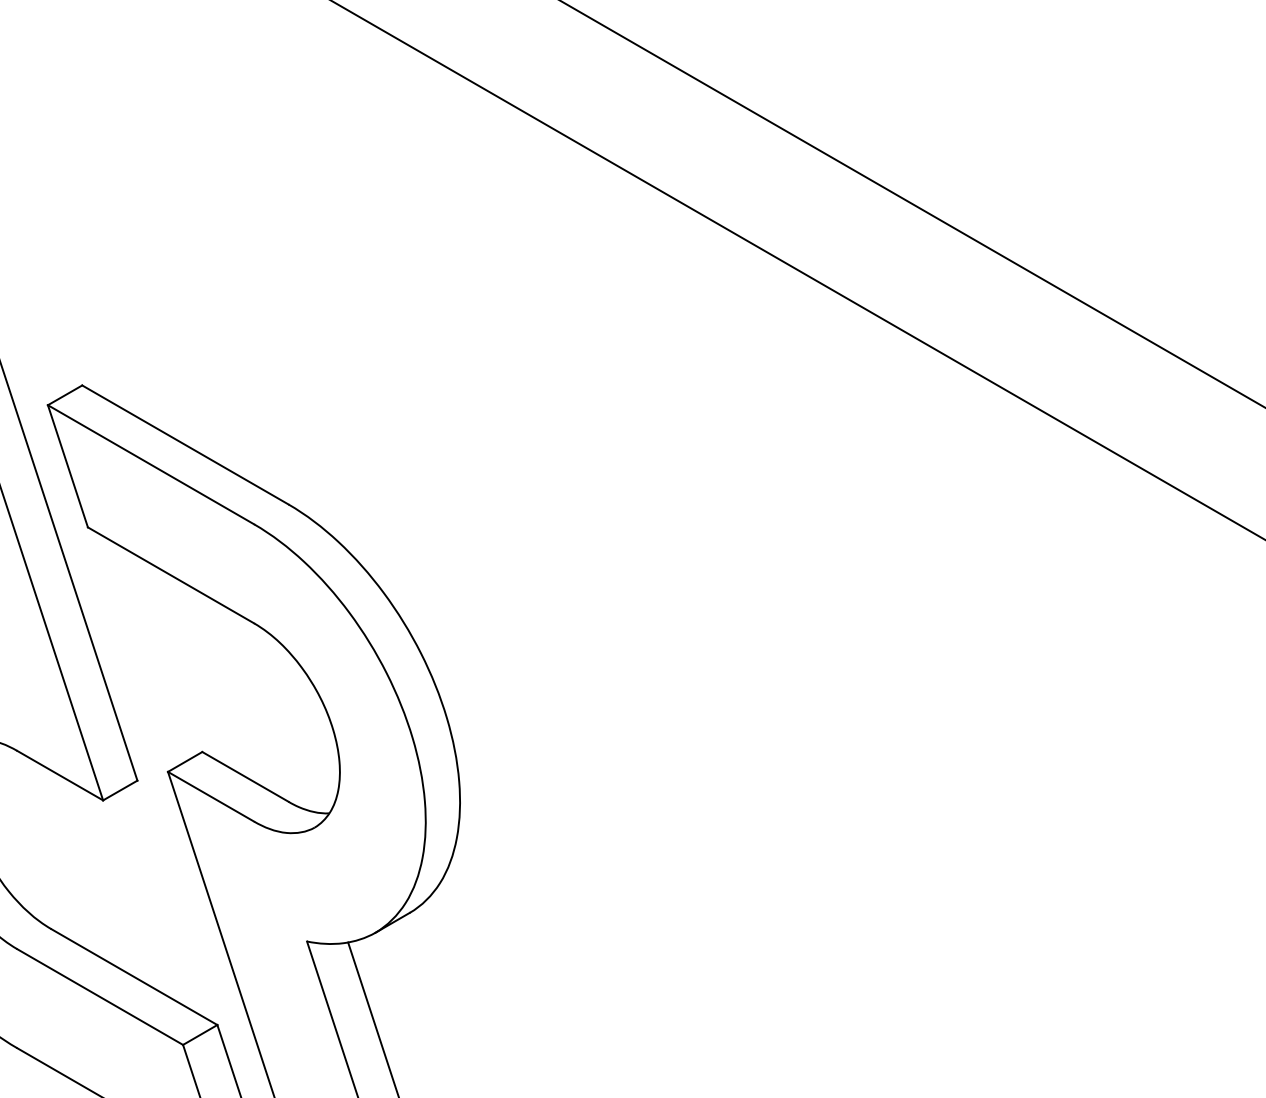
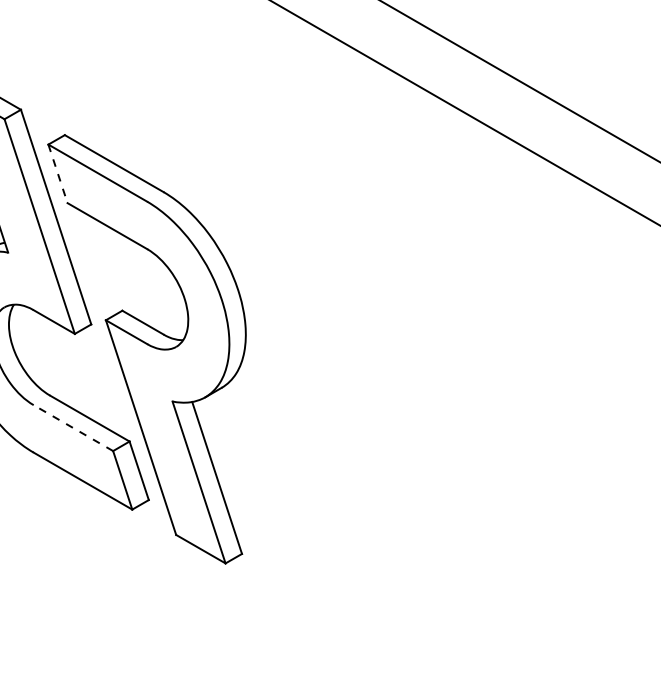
line: (68, 465) -> (58, 173), solid -> dashed
line: (100, 997) -> (73, 428), solid -> dashed

